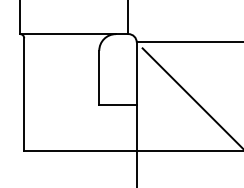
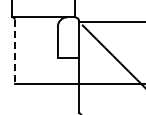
line: (23, 95) -> (14, 52), solid -> dashed

